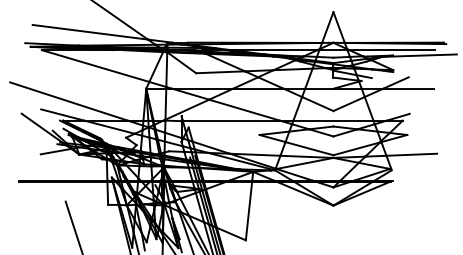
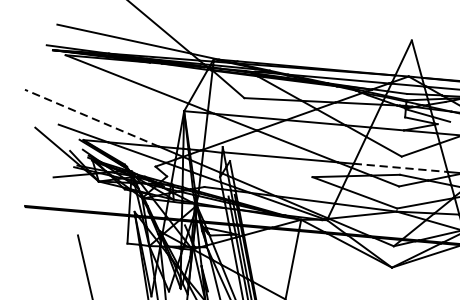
line: (68, 101) -> (91, 118), solid -> dashed
line: (333, 120) -> (400, 167), solid -> dashed

